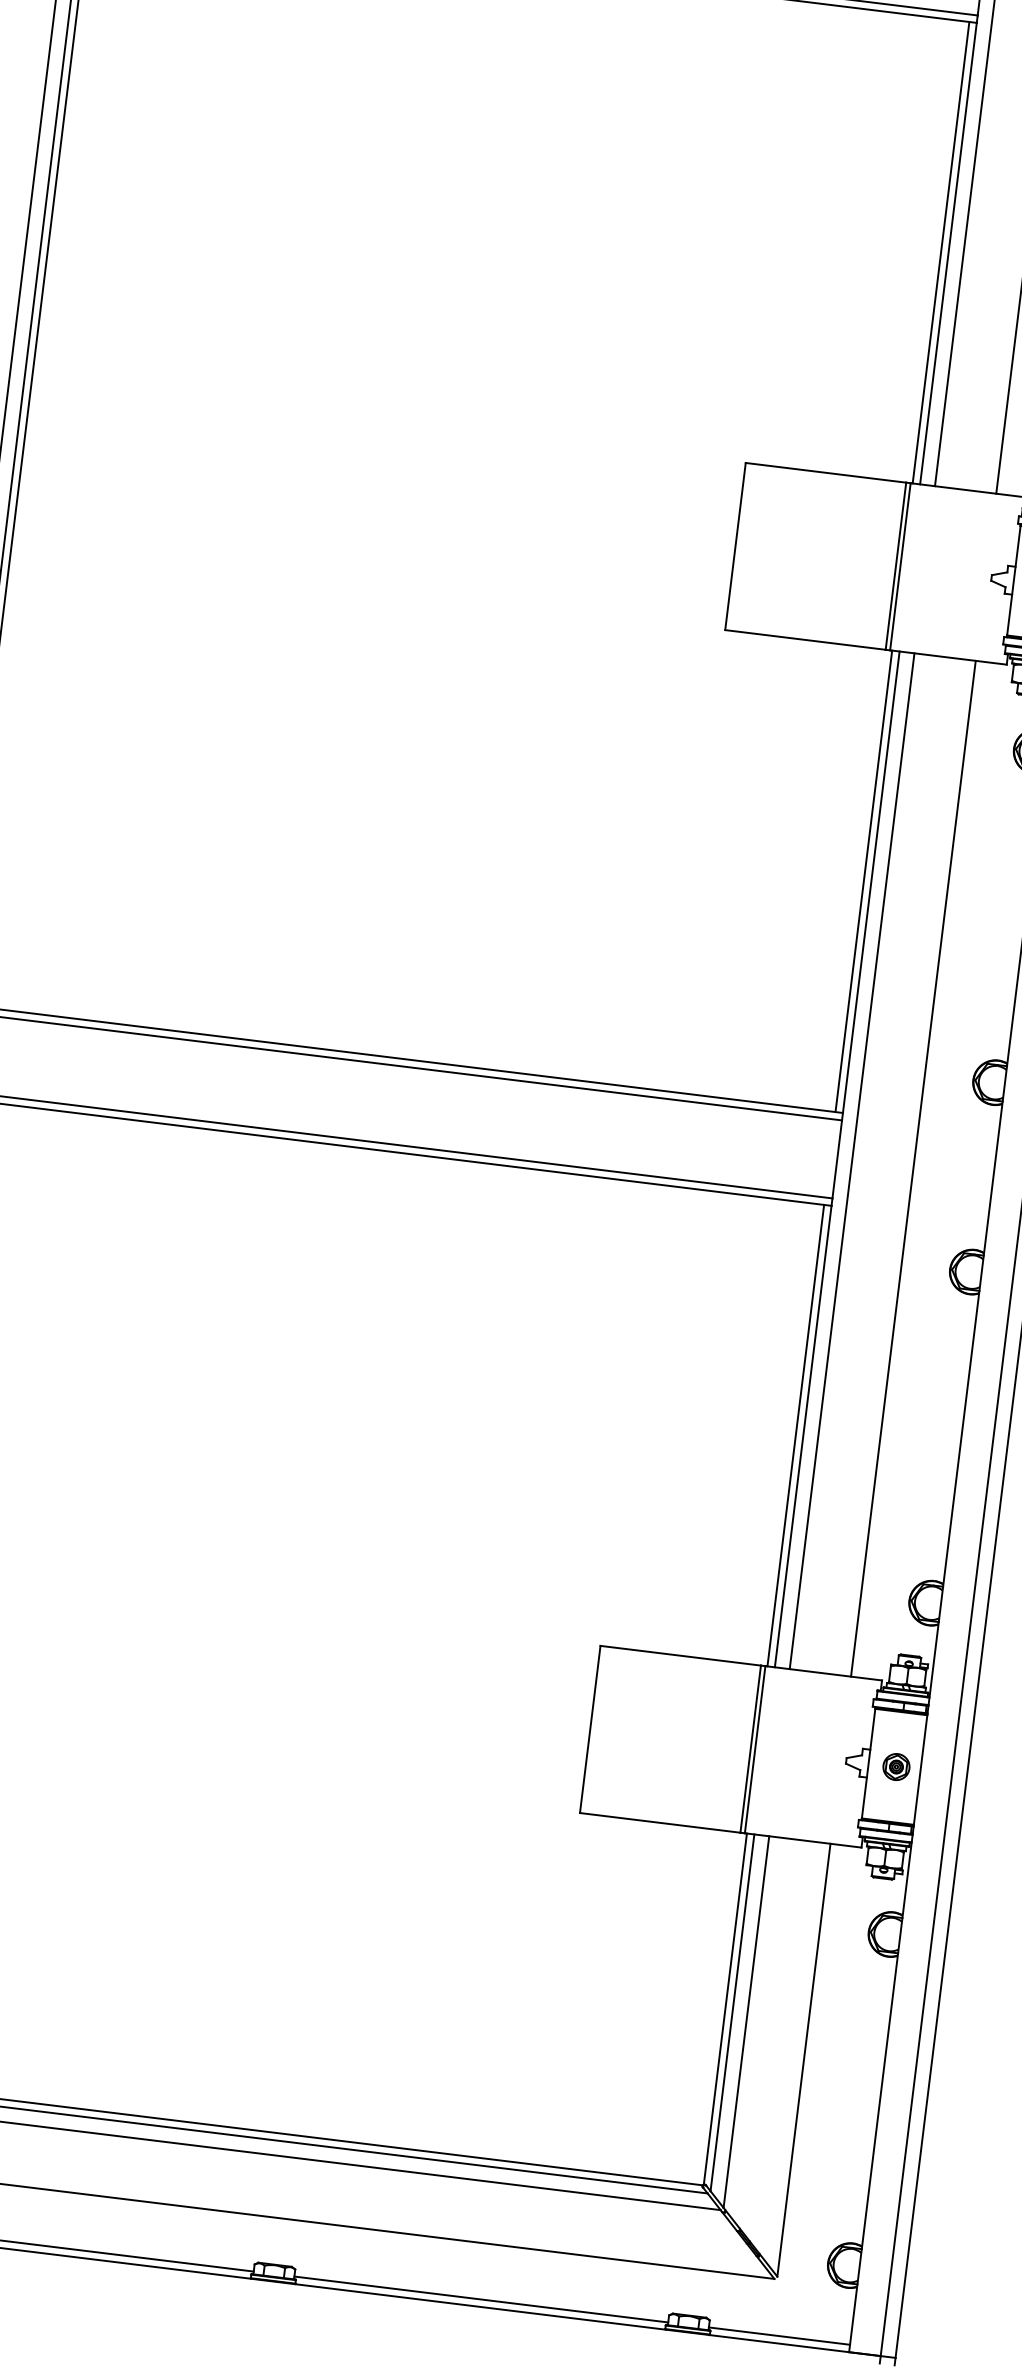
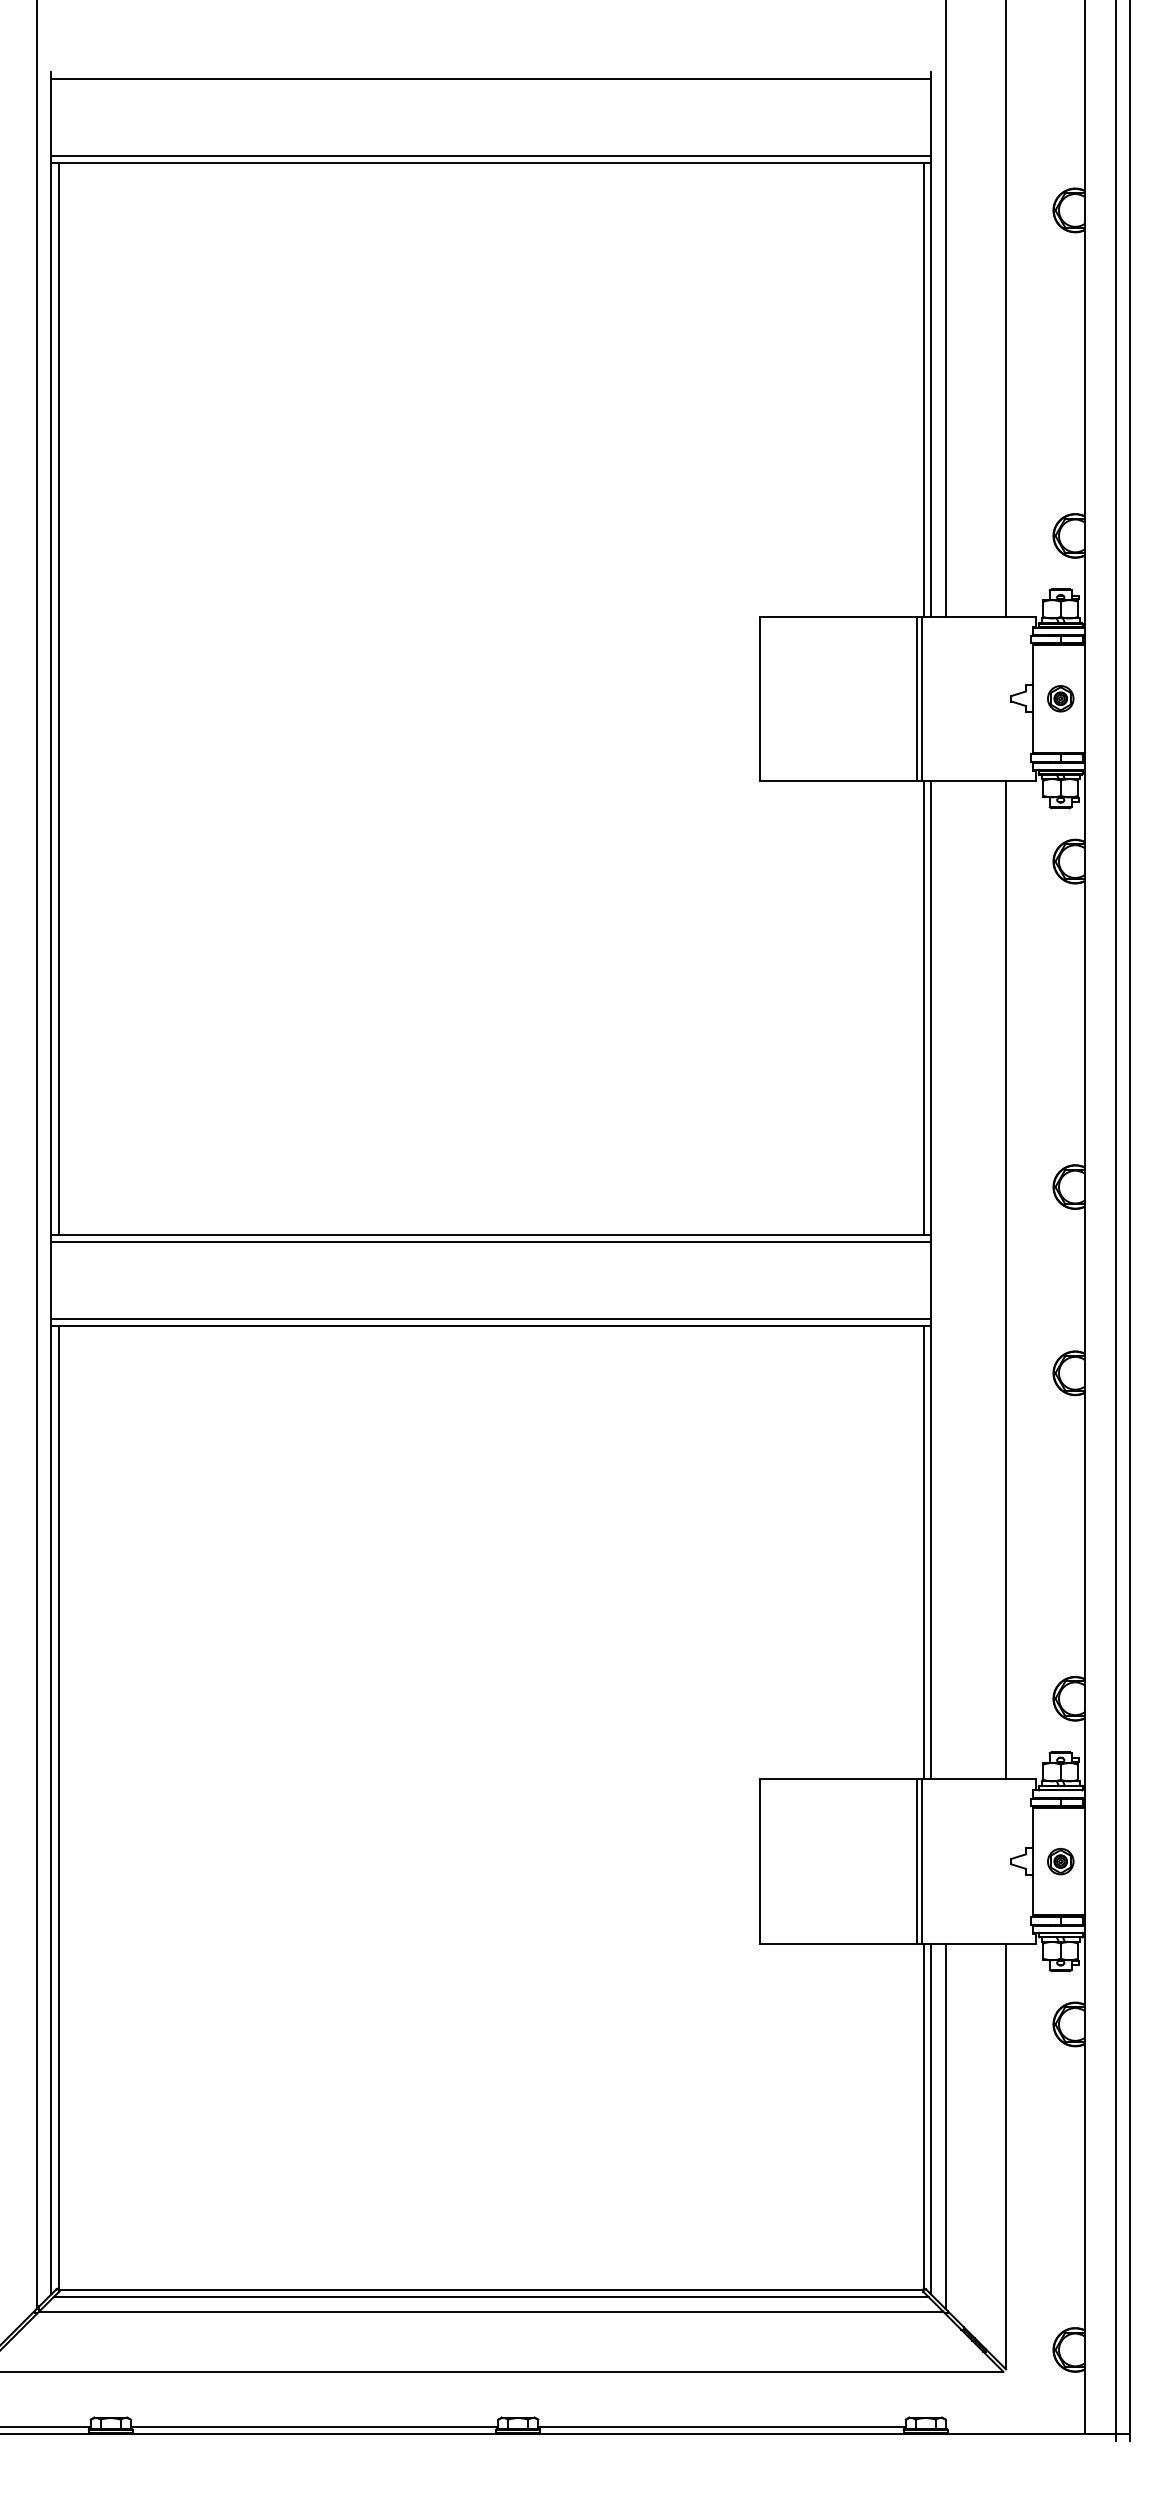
line: (851, 1160) -> (945, 1279), removed
line: (778, 2335) -> (1014, 2426), removed

